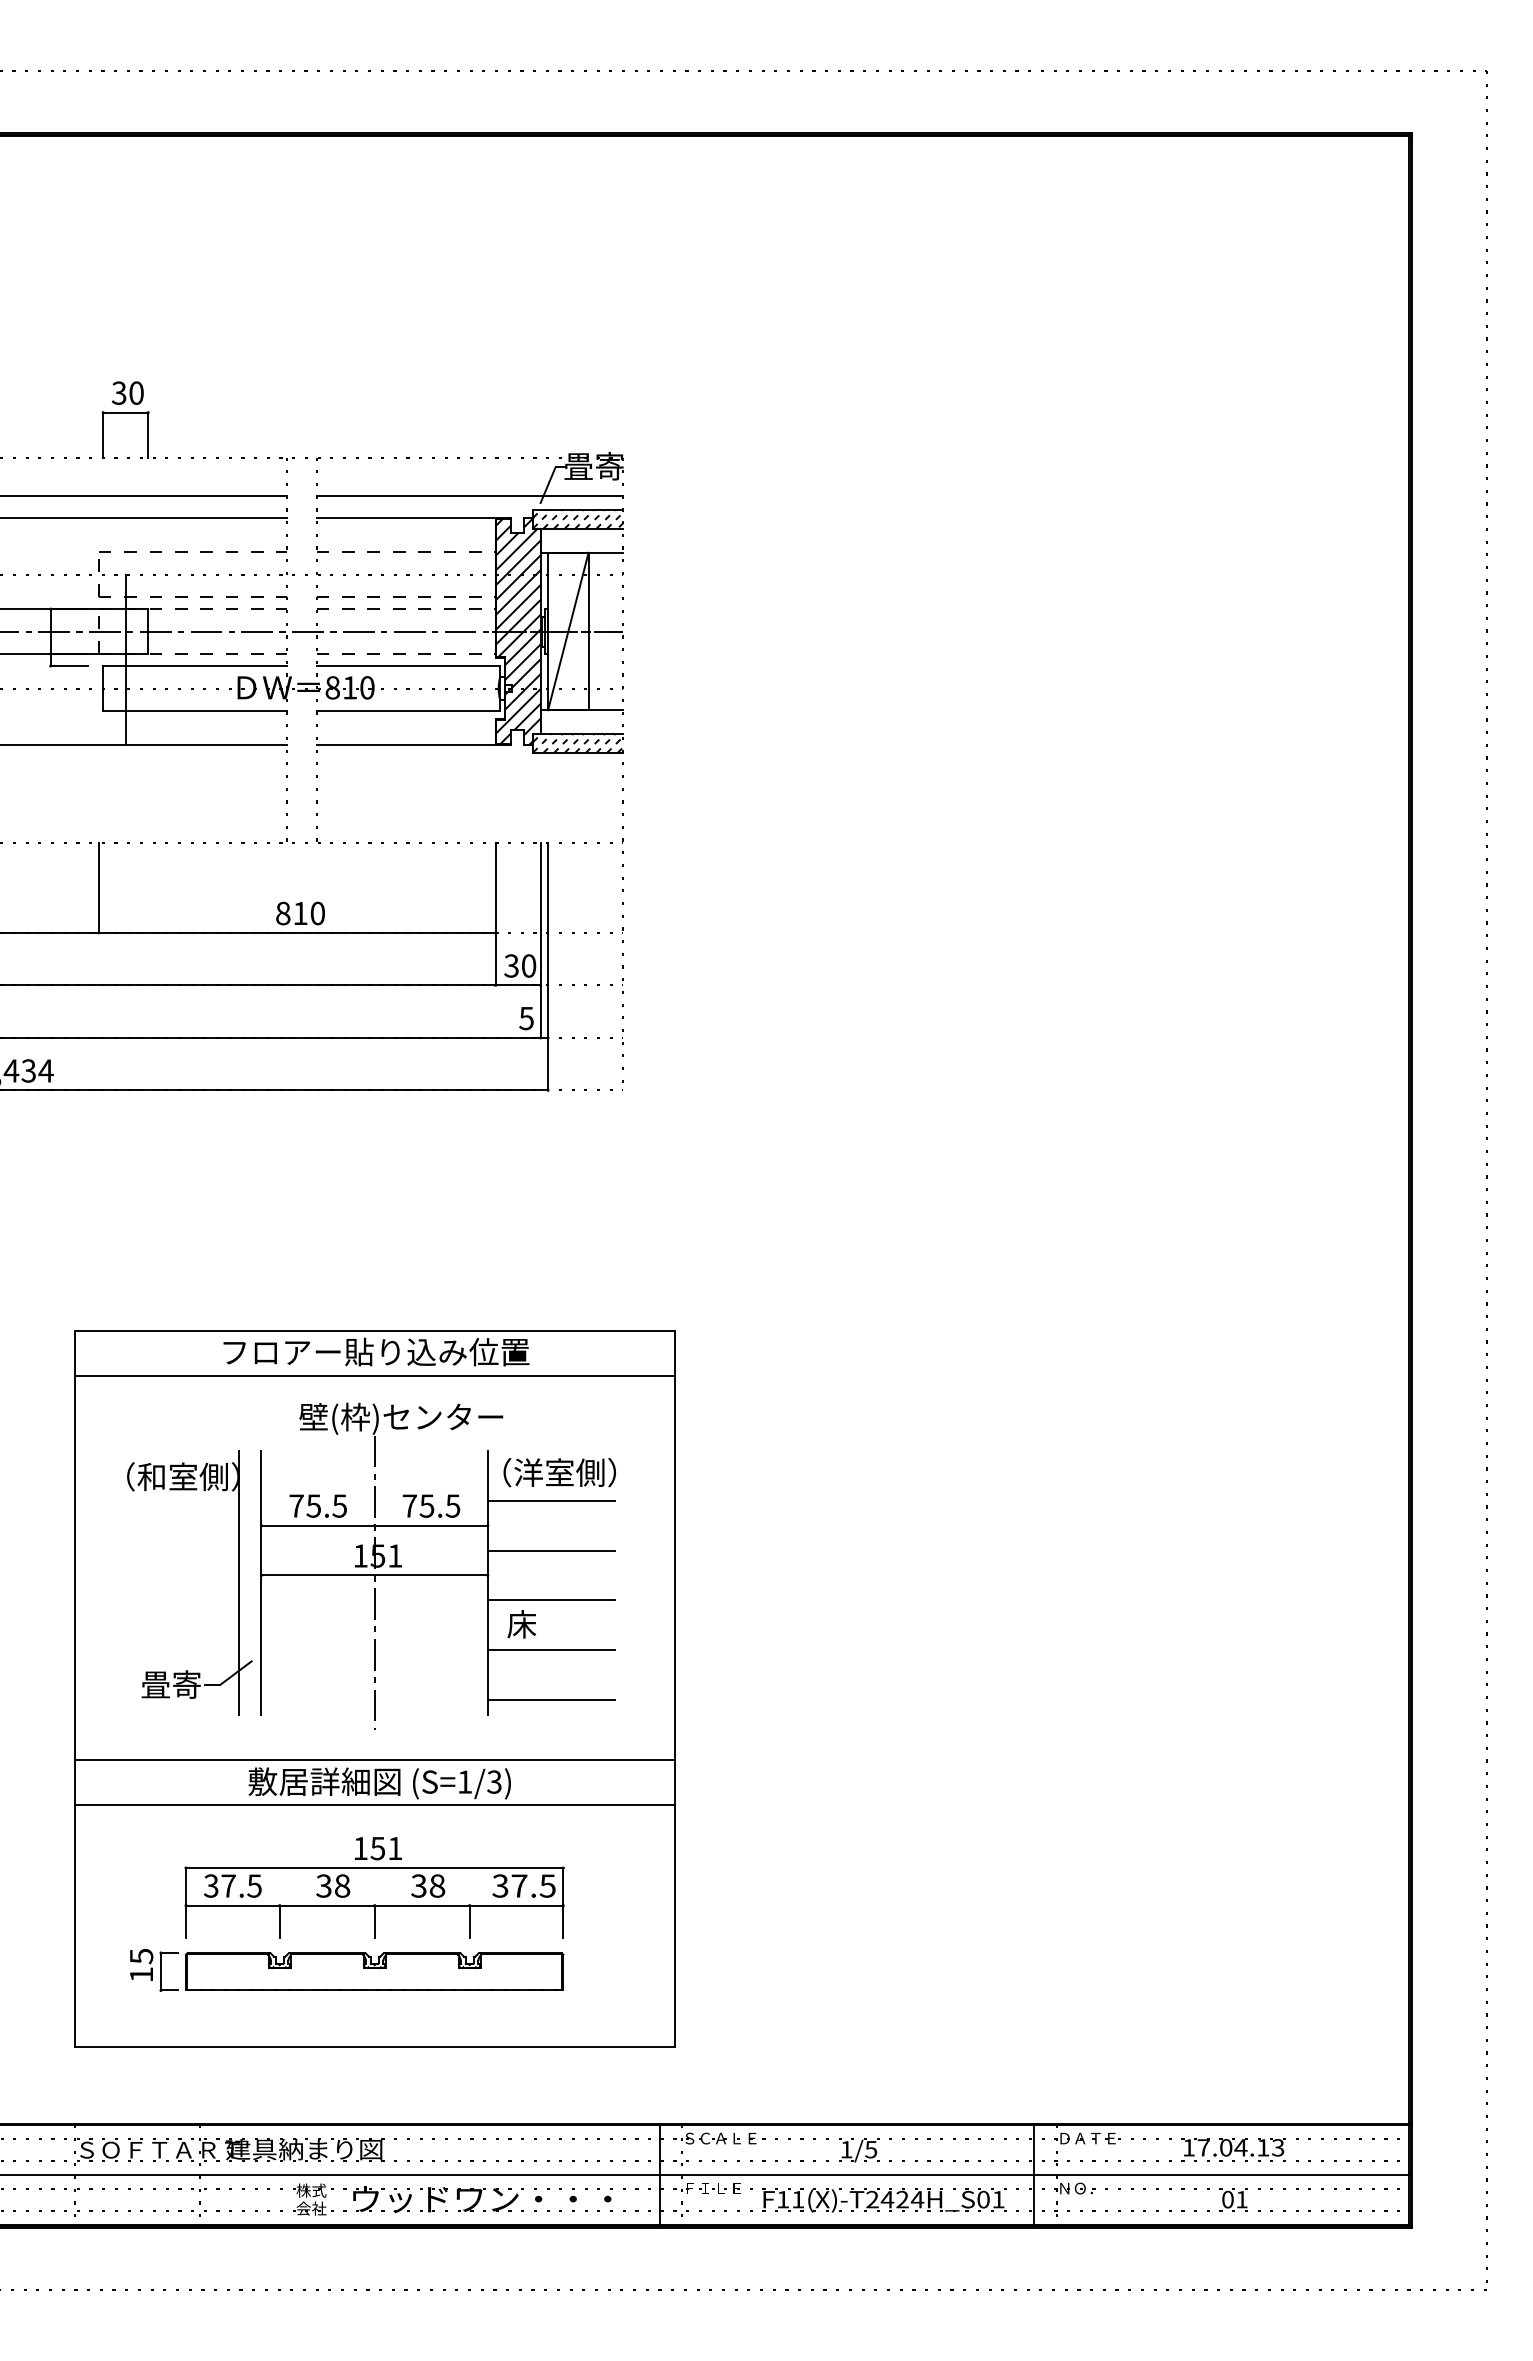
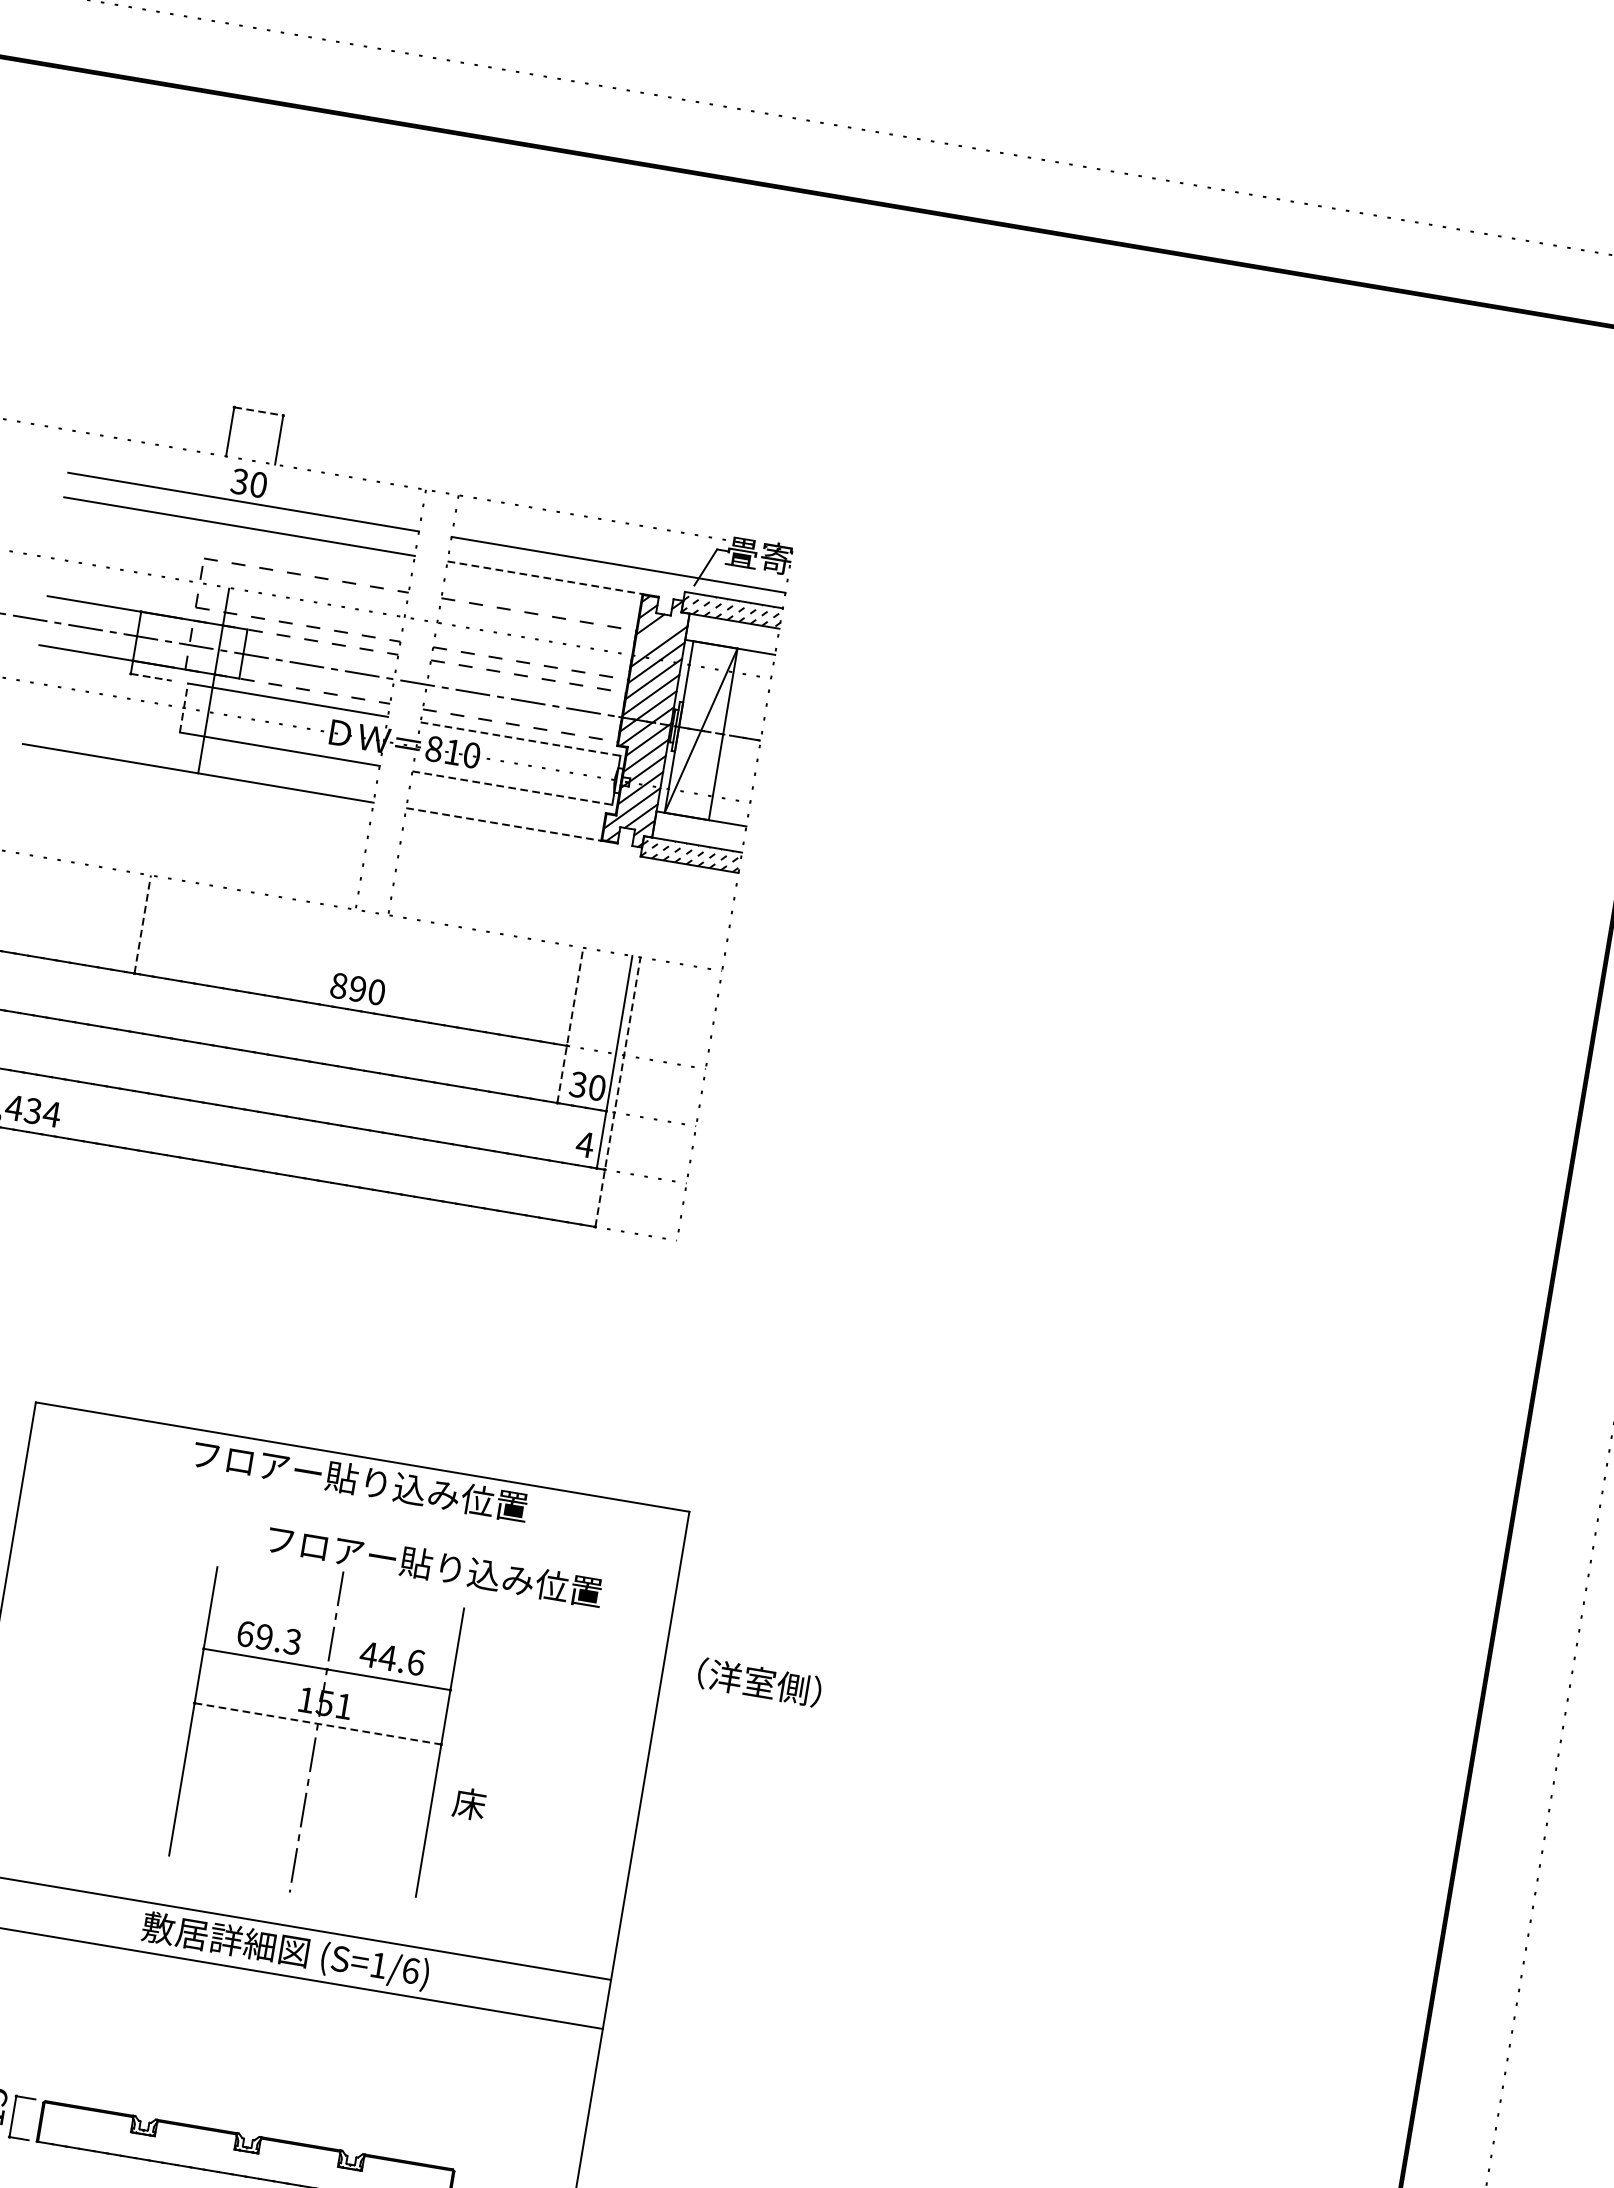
text: (127, 392) -> (248, 482), moved
line: (126, 412) -> (259, 411), solid -> dashed
line: (406, 518) -> (545, 578), solid -> dashed
line: (516, 548) -> (659, 630), removed
line: (69, 666) -> (151, 677), solid -> dashed
line: (408, 666) -> (520, 739), solid -> dashed
line: (103, 688) -> (184, 708), solid -> dashed
line: (408, 711) -> (512, 788), solid -> dashed
line: (406, 744) -> (504, 824), solid -> dashed
line: (98, 887) -> (142, 923), solid -> dashed
text: (300, 913) -> (357, 989), 810 -> 890
line: (495, 913) -> (570, 1024), solid -> dashed
line: (548, 966) -> (618, 1092), solid -> dashed
text: (526, 1018) -> (584, 1144), 5 -> 4
line: (374, 1375) -> (354, 1505), removed
text: (453, 1418) -> (432, 1567), 壁(枠)センター -> フロアー貼り込み位置
text: (559, 1472) -> (759, 1682), moved
line: (550, 1500) -> (523, 1674), removed
text: (317, 1505) -> (268, 1637), 75.5 -> 69.3
text: (431, 1505) -> (392, 1657), 75.5 -> 44.6
line: (550, 1550) -> (514, 1728), removed
line: (375, 1575) -> (318, 1724), solid -> dashed
part: (238, 1582) -> (168, 1706), removed
line: (550, 1600) -> (505, 1783), removed
line: (550, 1650) -> (495, 1837), removed
line: (550, 1700) -> (486, 1892), removed
text: (494, 1781) -> (411, 1970), (S=1/3) -> (S=1/6)
part: (374, 1887) -> (260, 2063), removed

